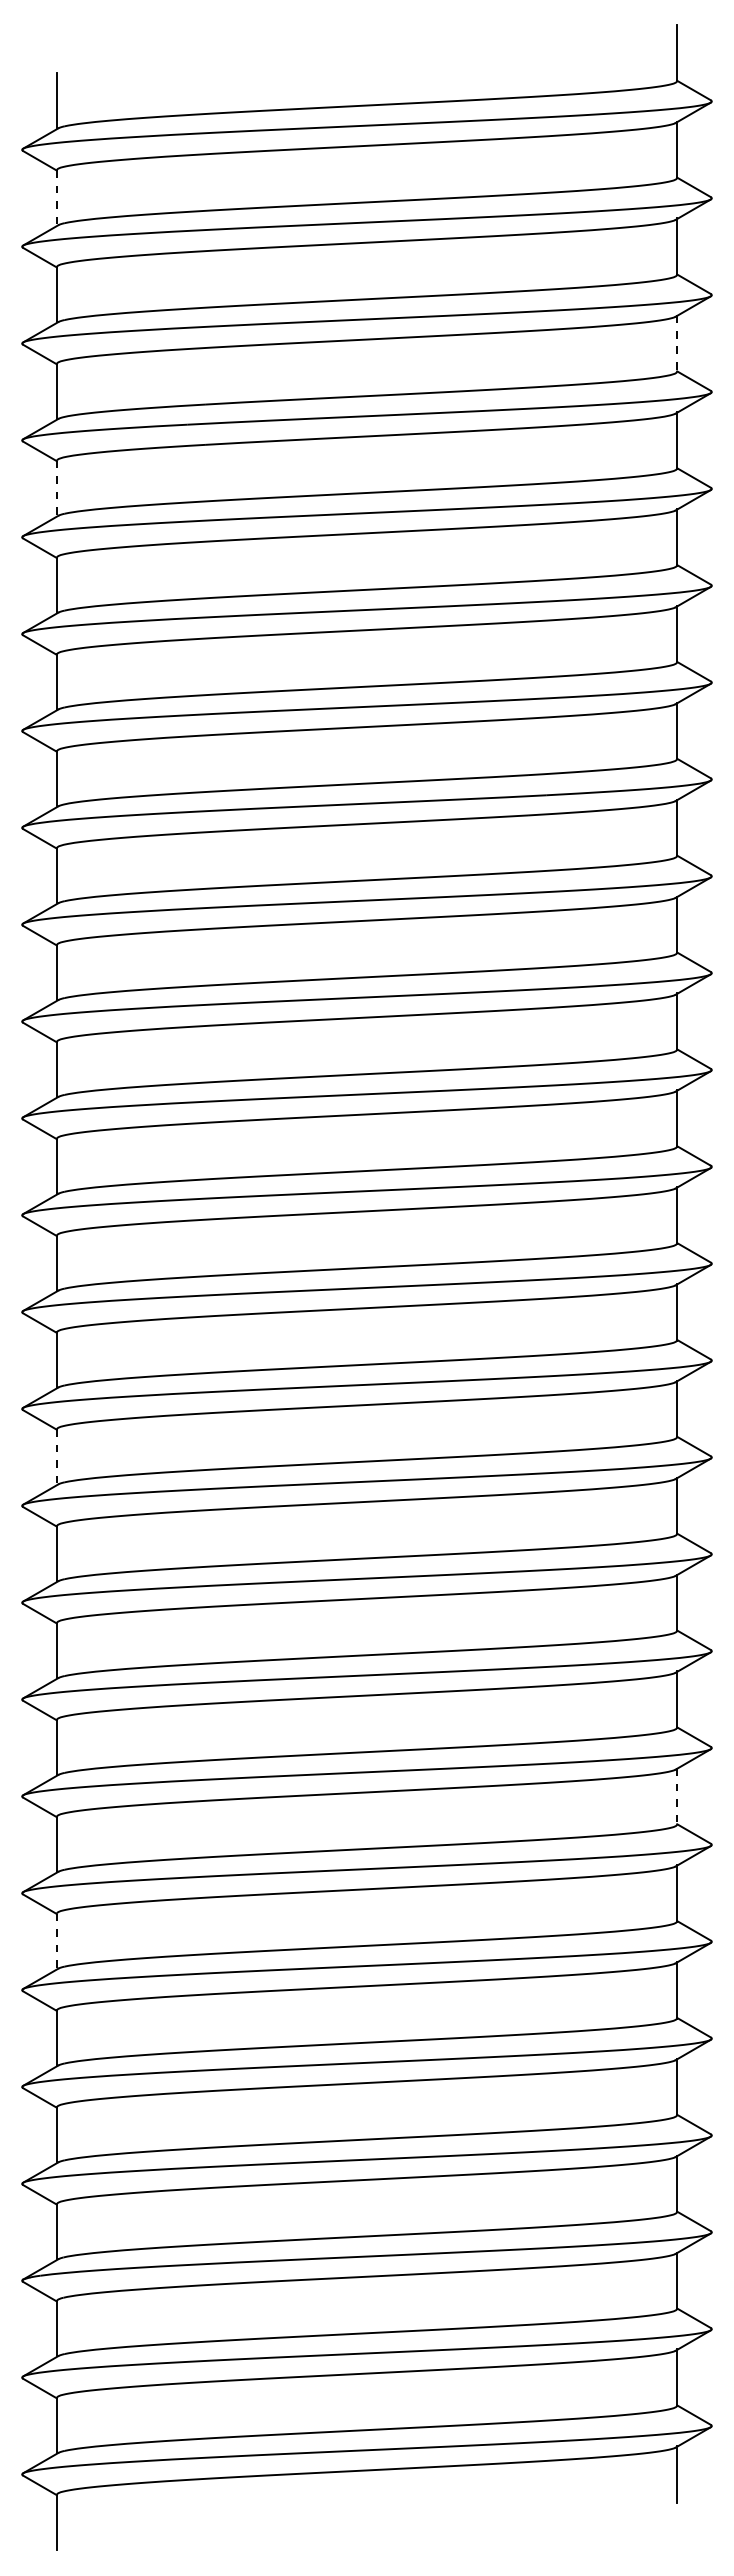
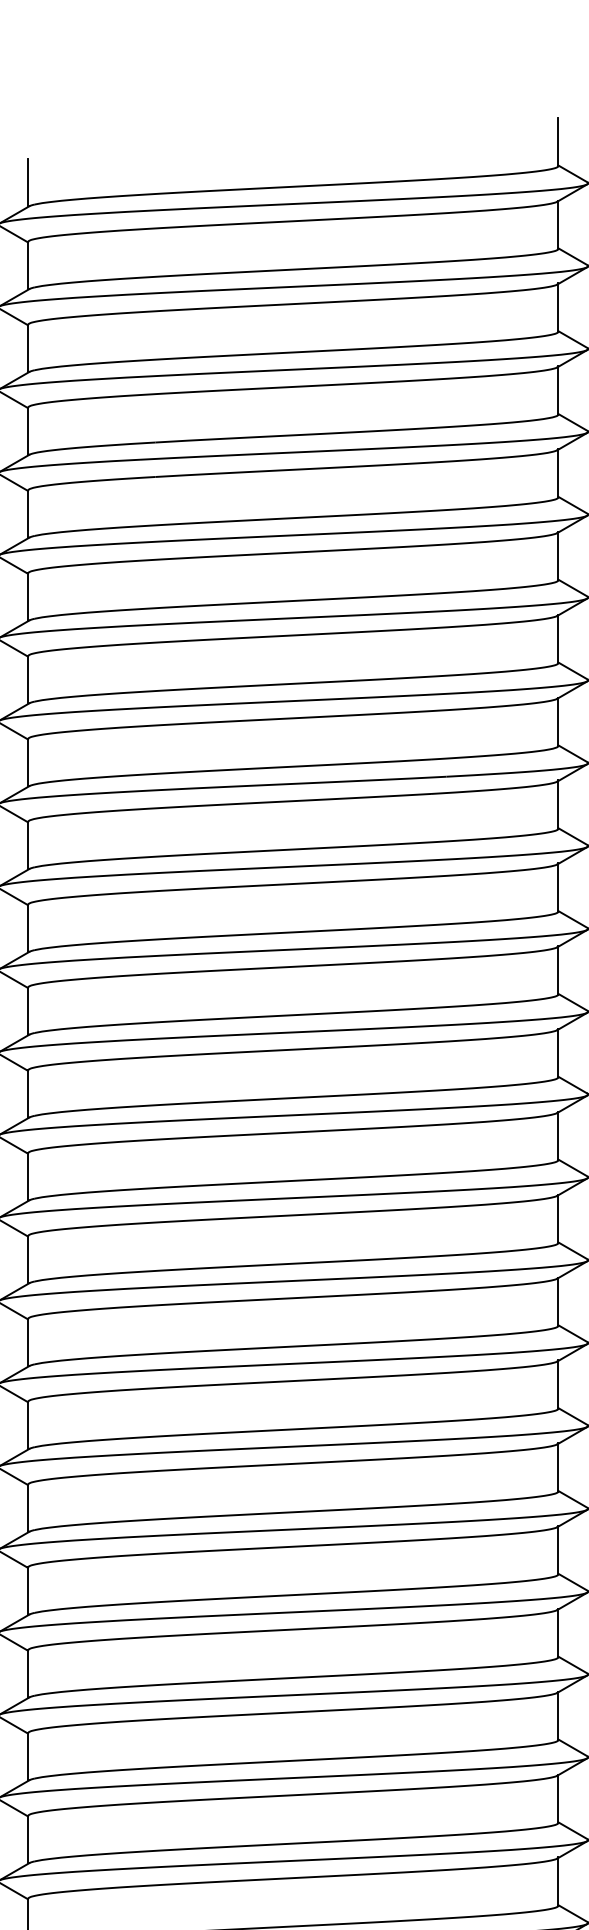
line: (57, 197) -> (28, 265), dashed -> solid
line: (676, 344) -> (558, 391), dashed -> solid
line: (57, 488) -> (28, 514), dashed -> solid
line: (57, 1456) -> (28, 1342), dashed -> solid
line: (676, 1797) -> (558, 1633), dashed -> solid
line: (57, 1941) -> (28, 1757), dashed -> solid

